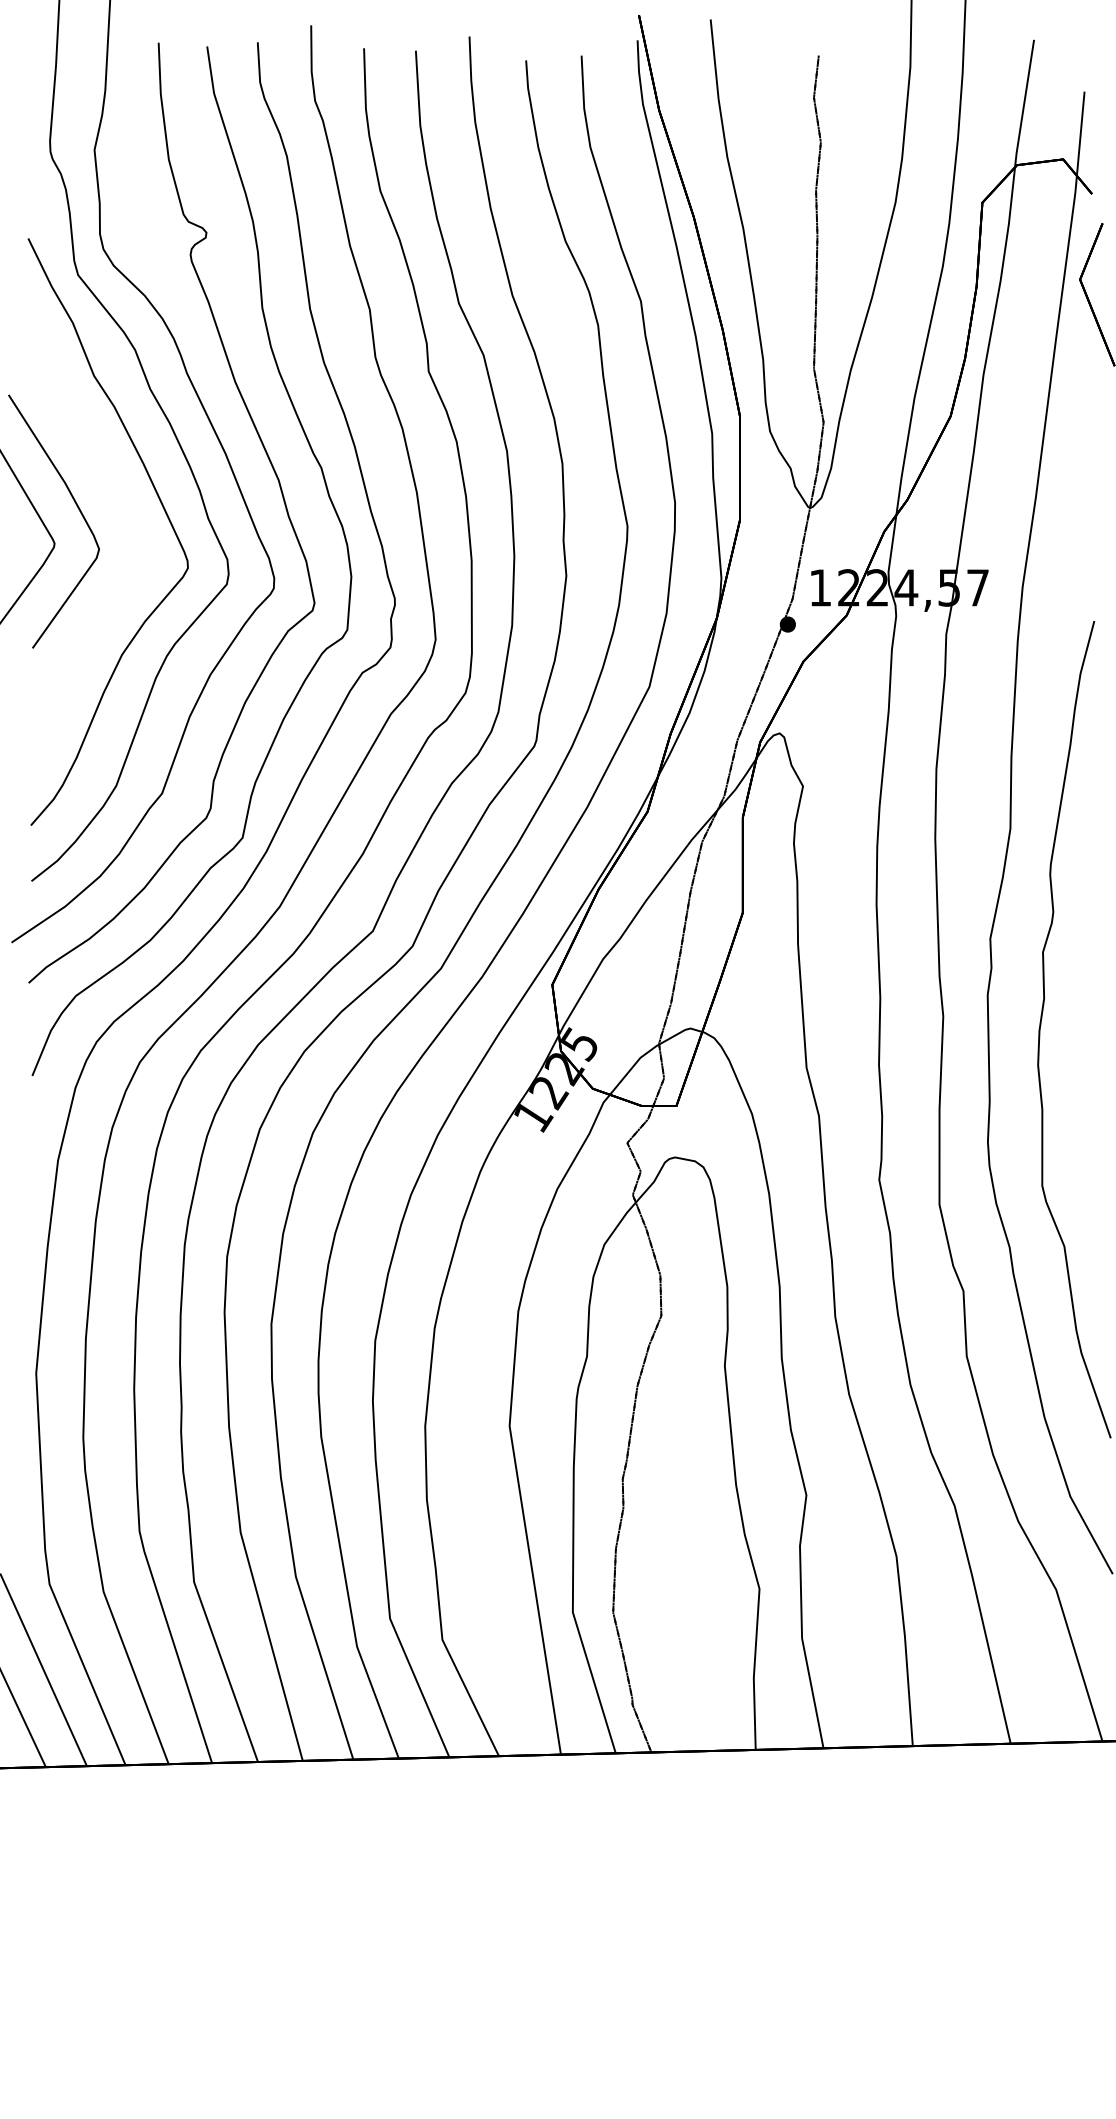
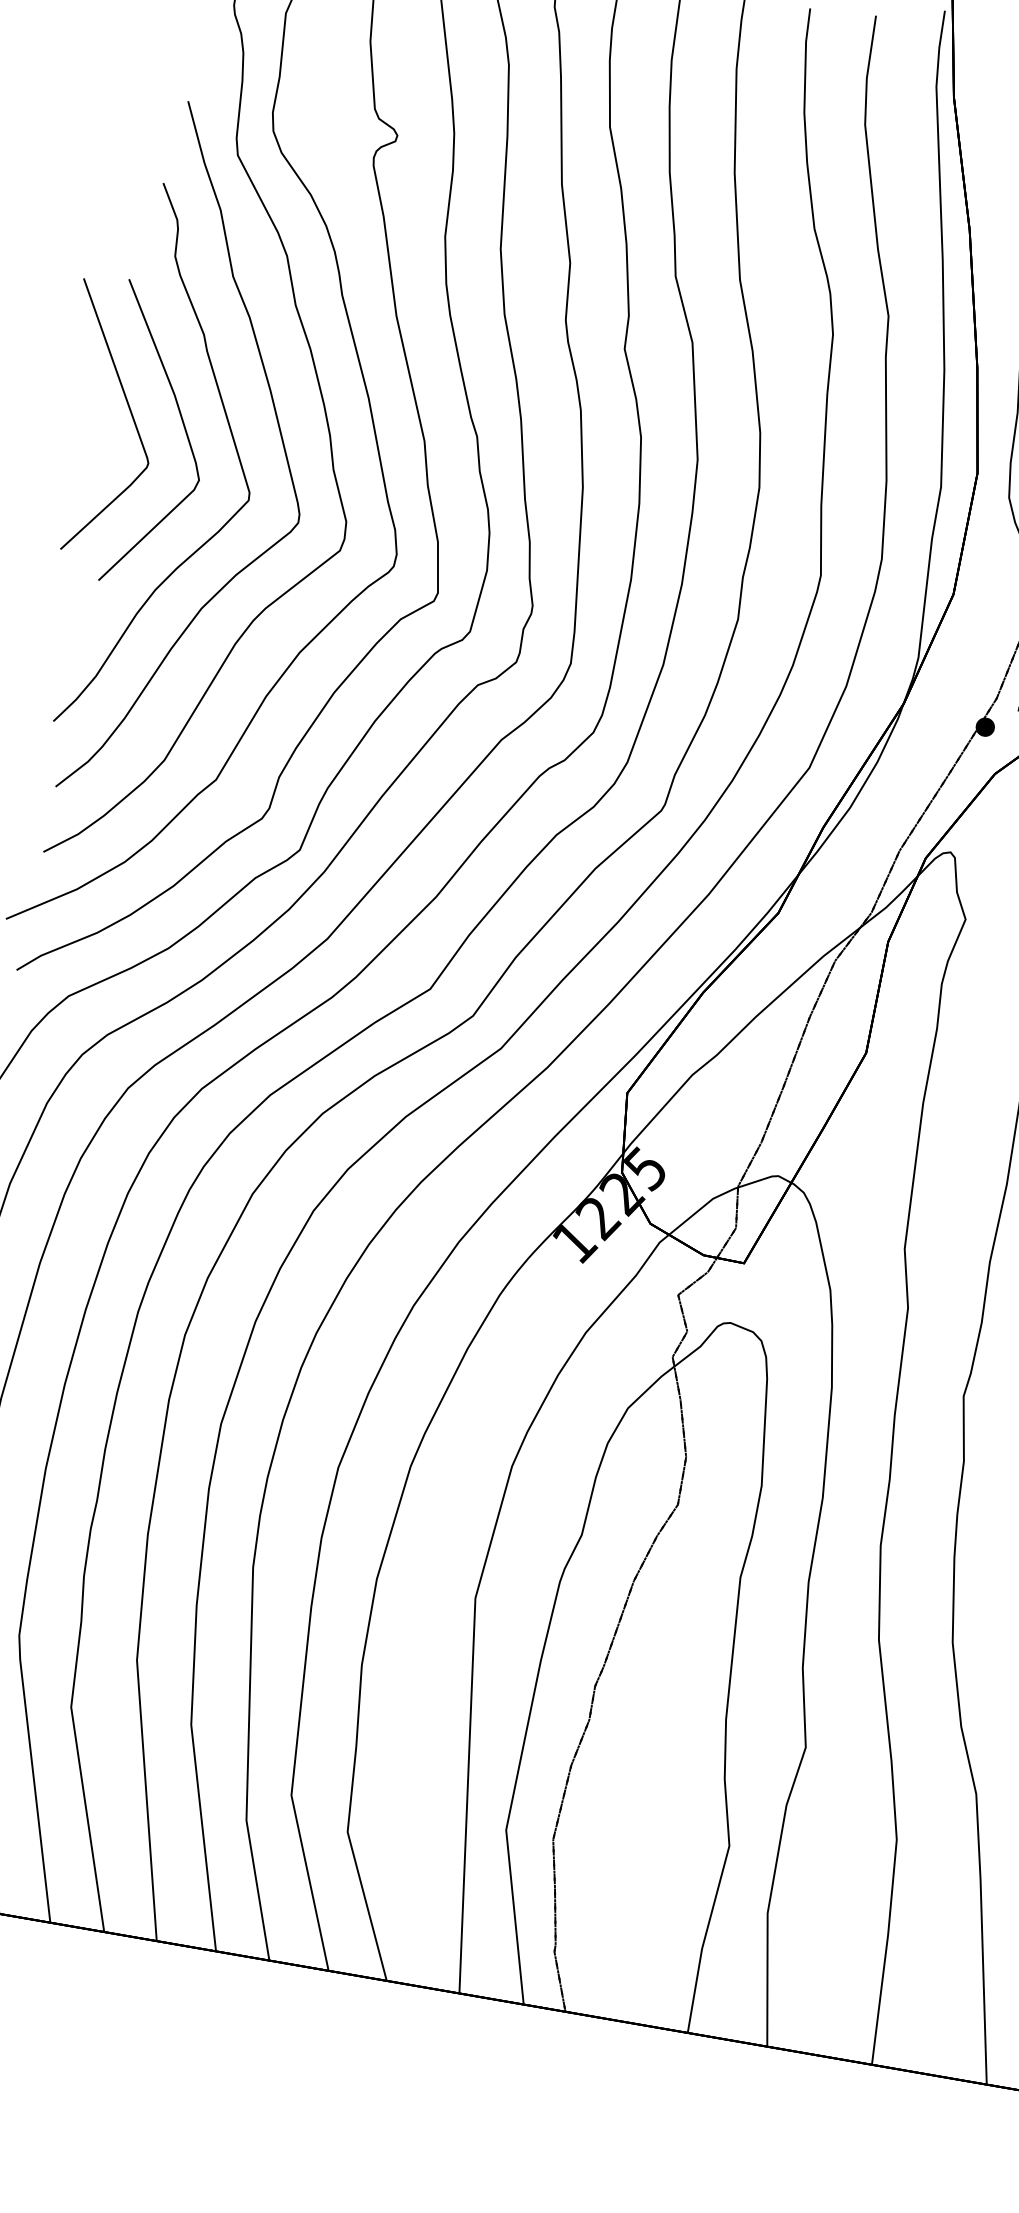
curve: (123, 517) -> (234, 448), added

